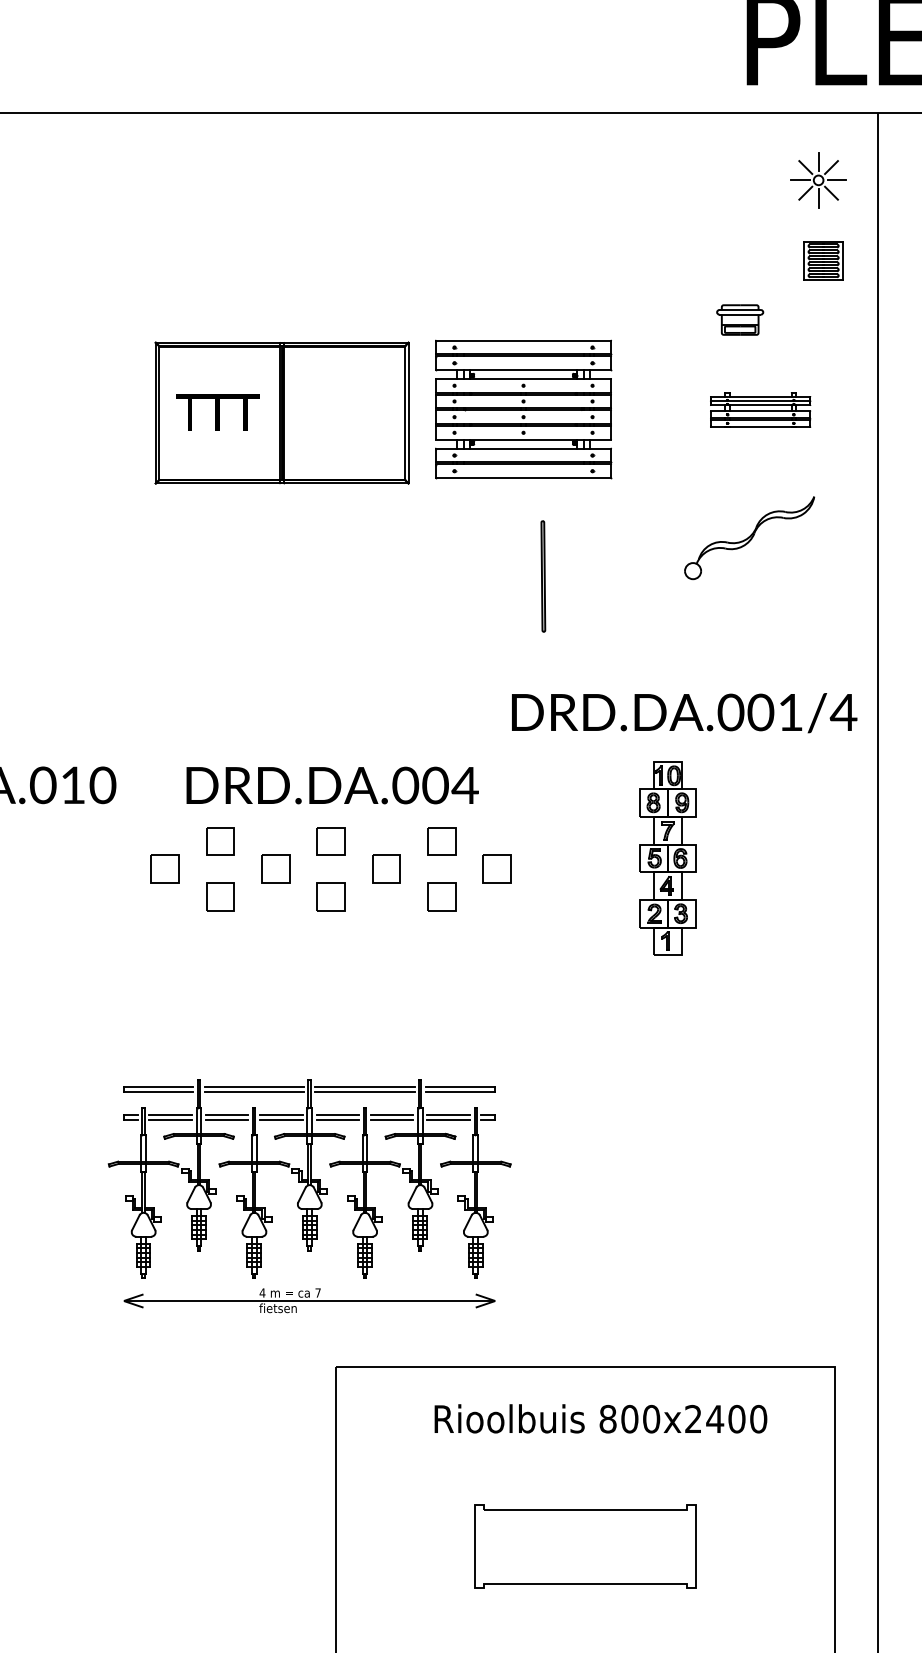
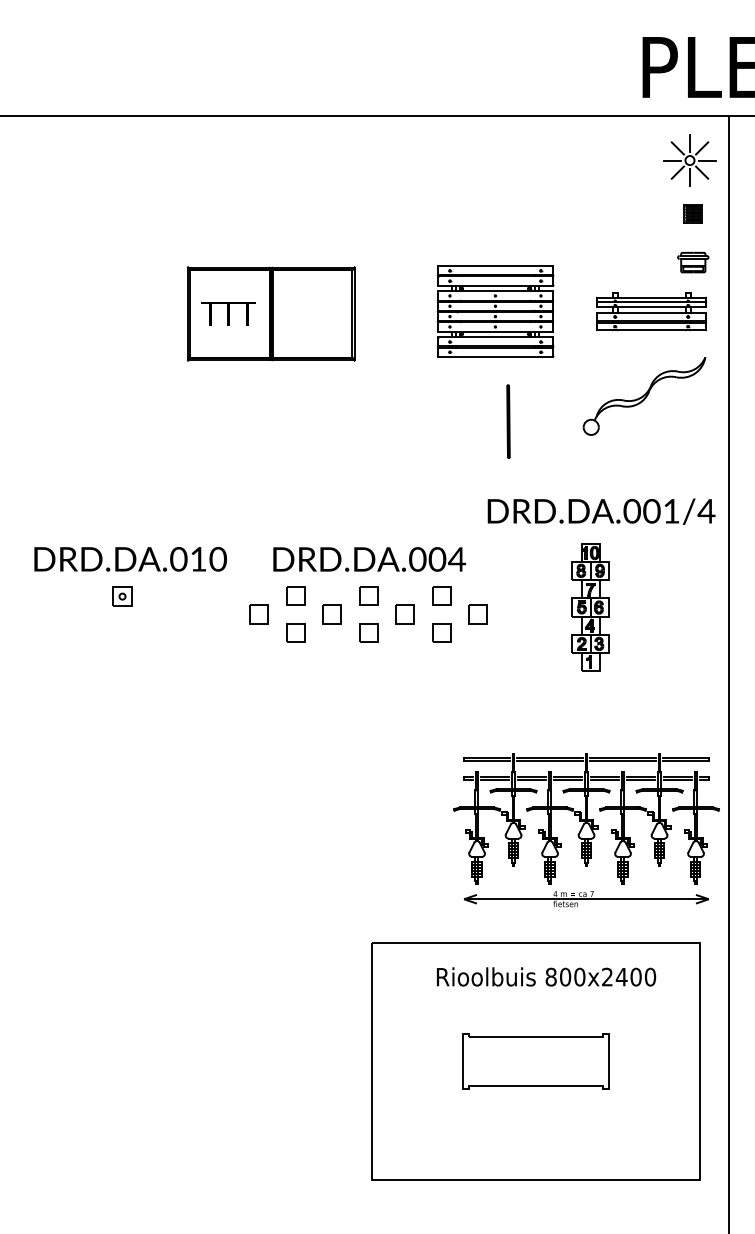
part: (817, 180) -> (689, 160), size x1.43
part: (822, 260) -> (692, 213), size x0.71
part: (740, 319) -> (693, 262), moved
part: (760, 409) -> (651, 311), size x1.67
part: (280, 412) -> (270, 313), moved
part: (749, 538) -> (644, 396), size x1.43
part: (309, 1196) -> (586, 830), moved

